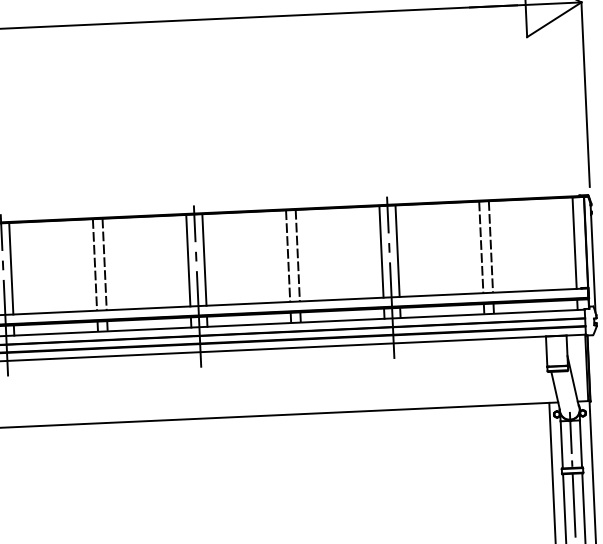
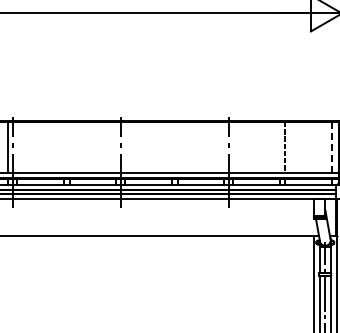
line: (575, 243) -> (332, 147), solid -> dashed
line: (482, 247) -> (280, 147), removed
line: (381, 251) -> (224, 147), removed
line: (397, 251) -> (233, 147), removed
line: (297, 255) -> (177, 147), removed
line: (288, 256) -> (172, 147), removed
line: (204, 259) -> (125, 147), removed
line: (188, 260) -> (116, 147), removed
line: (95, 264) -> (64, 147), removed
line: (104, 264) -> (69, 147), removed
line: (11, 268) -> (17, 147), removed

